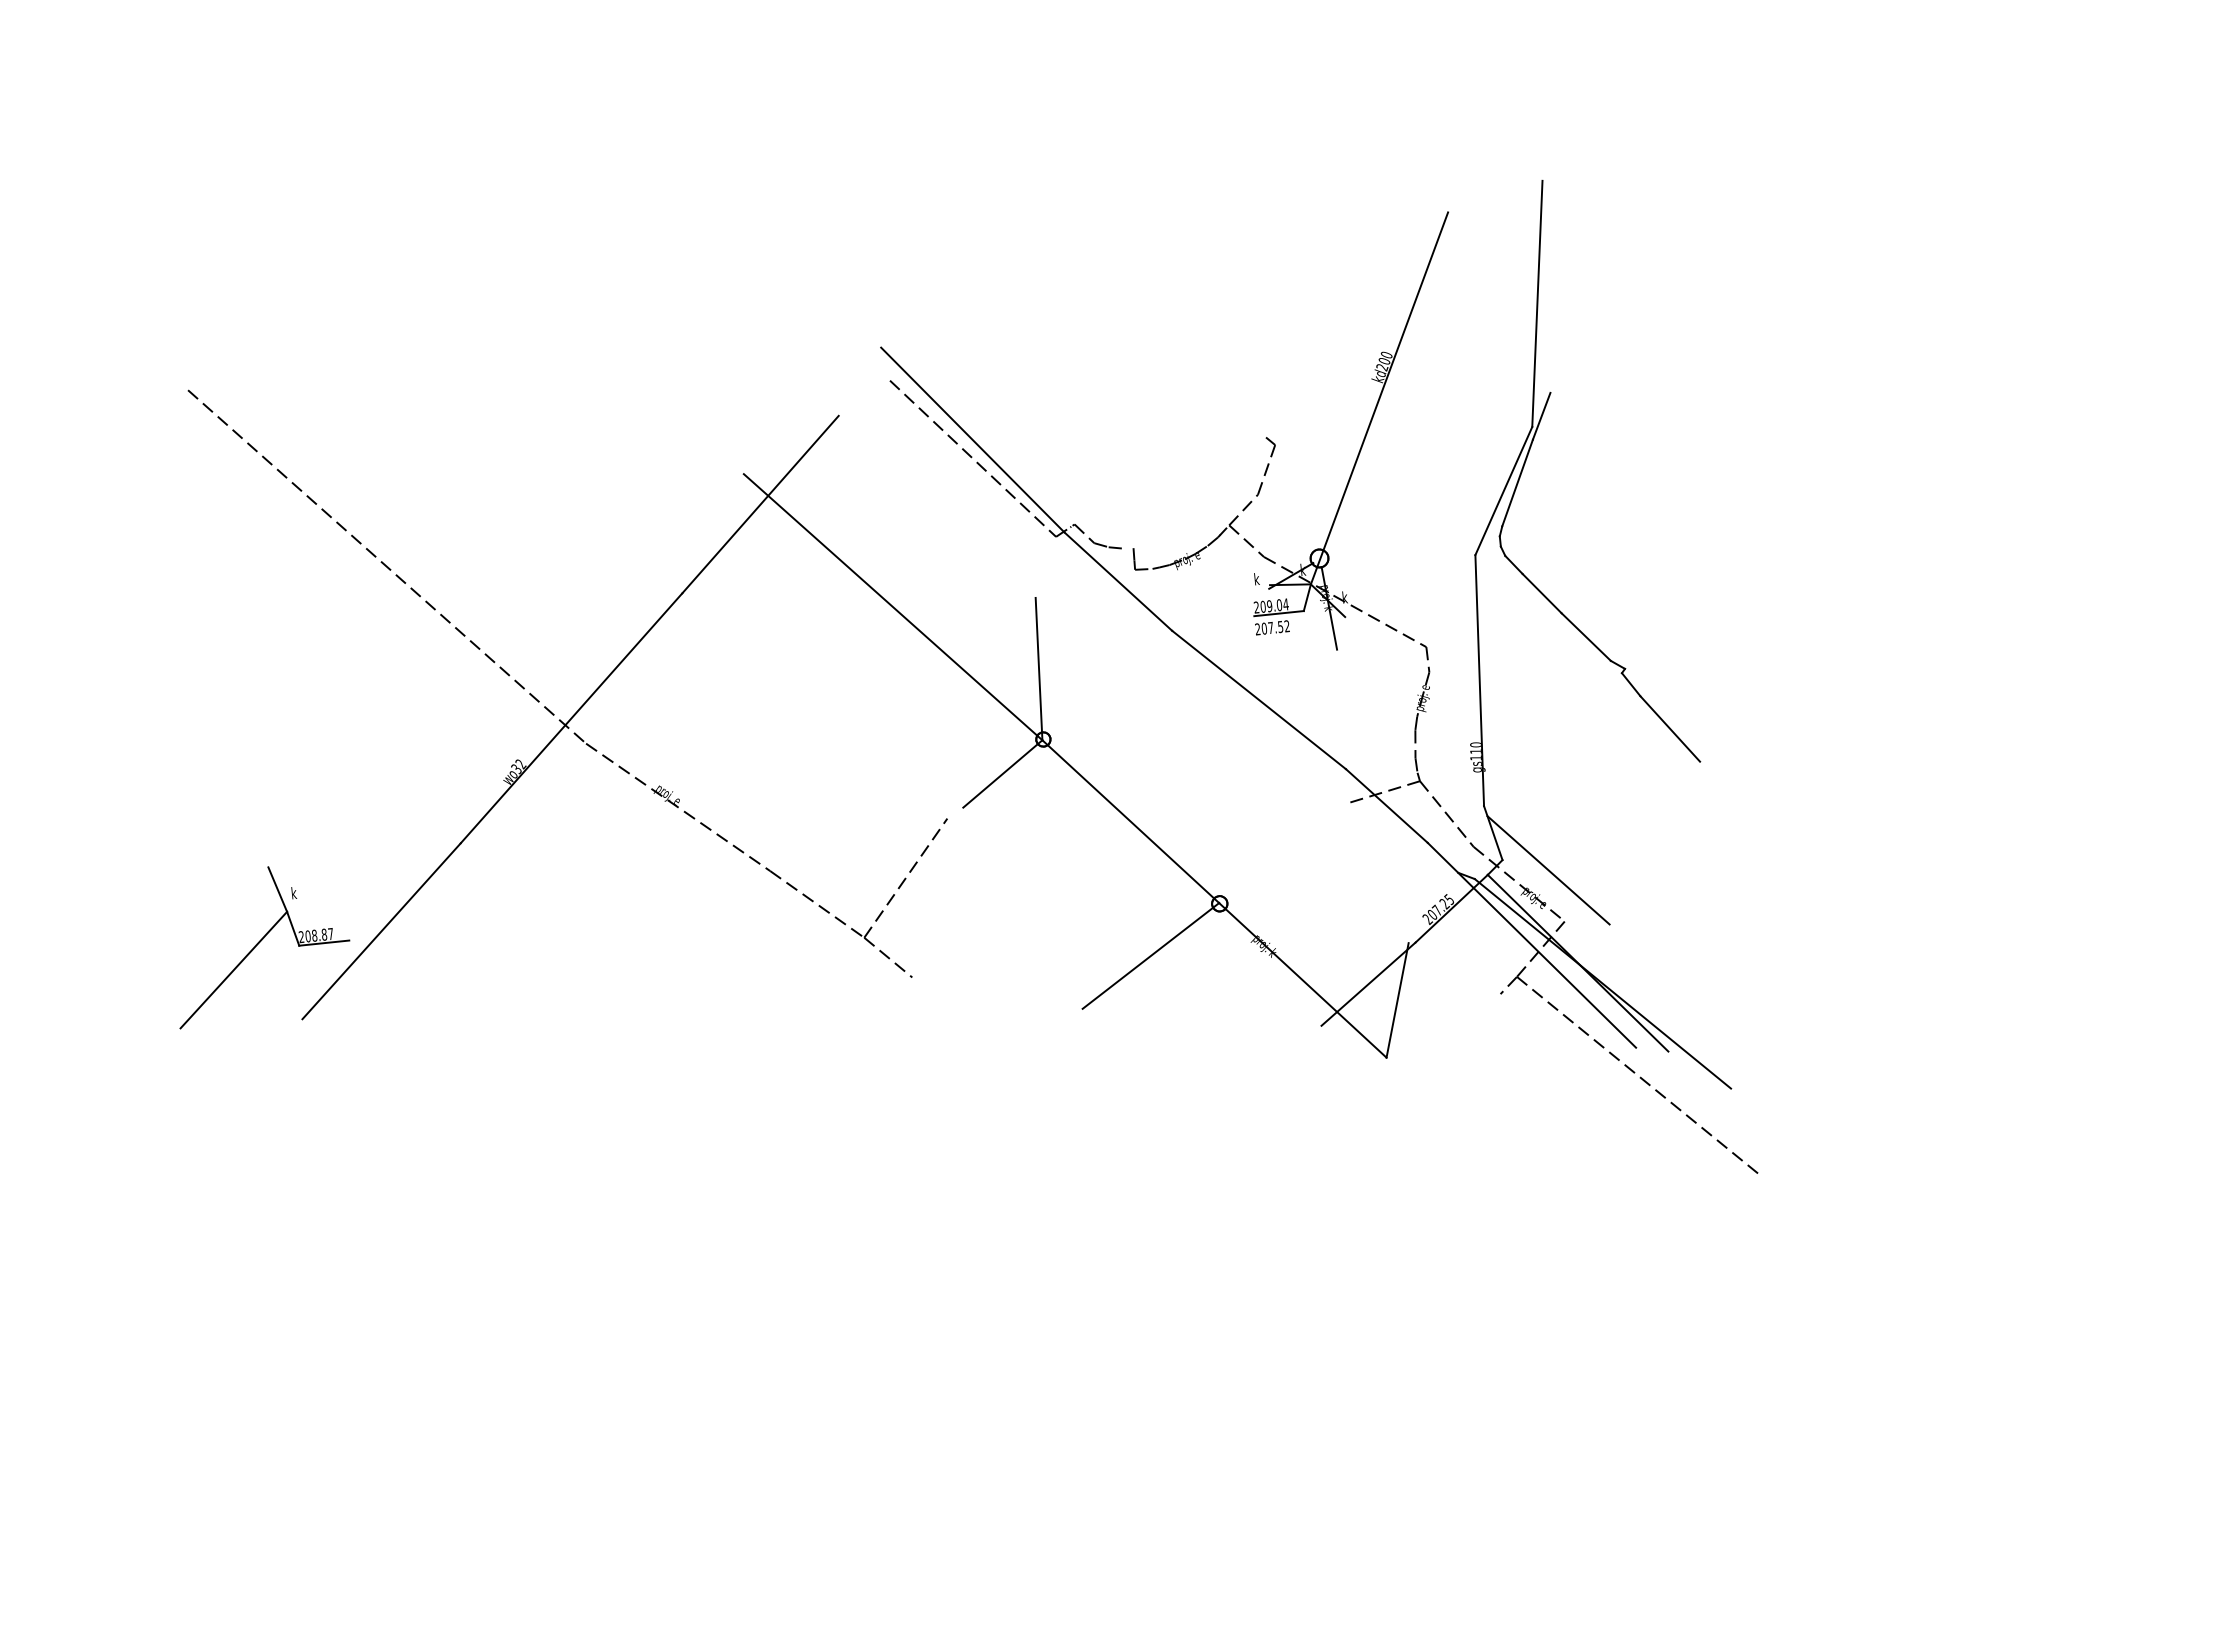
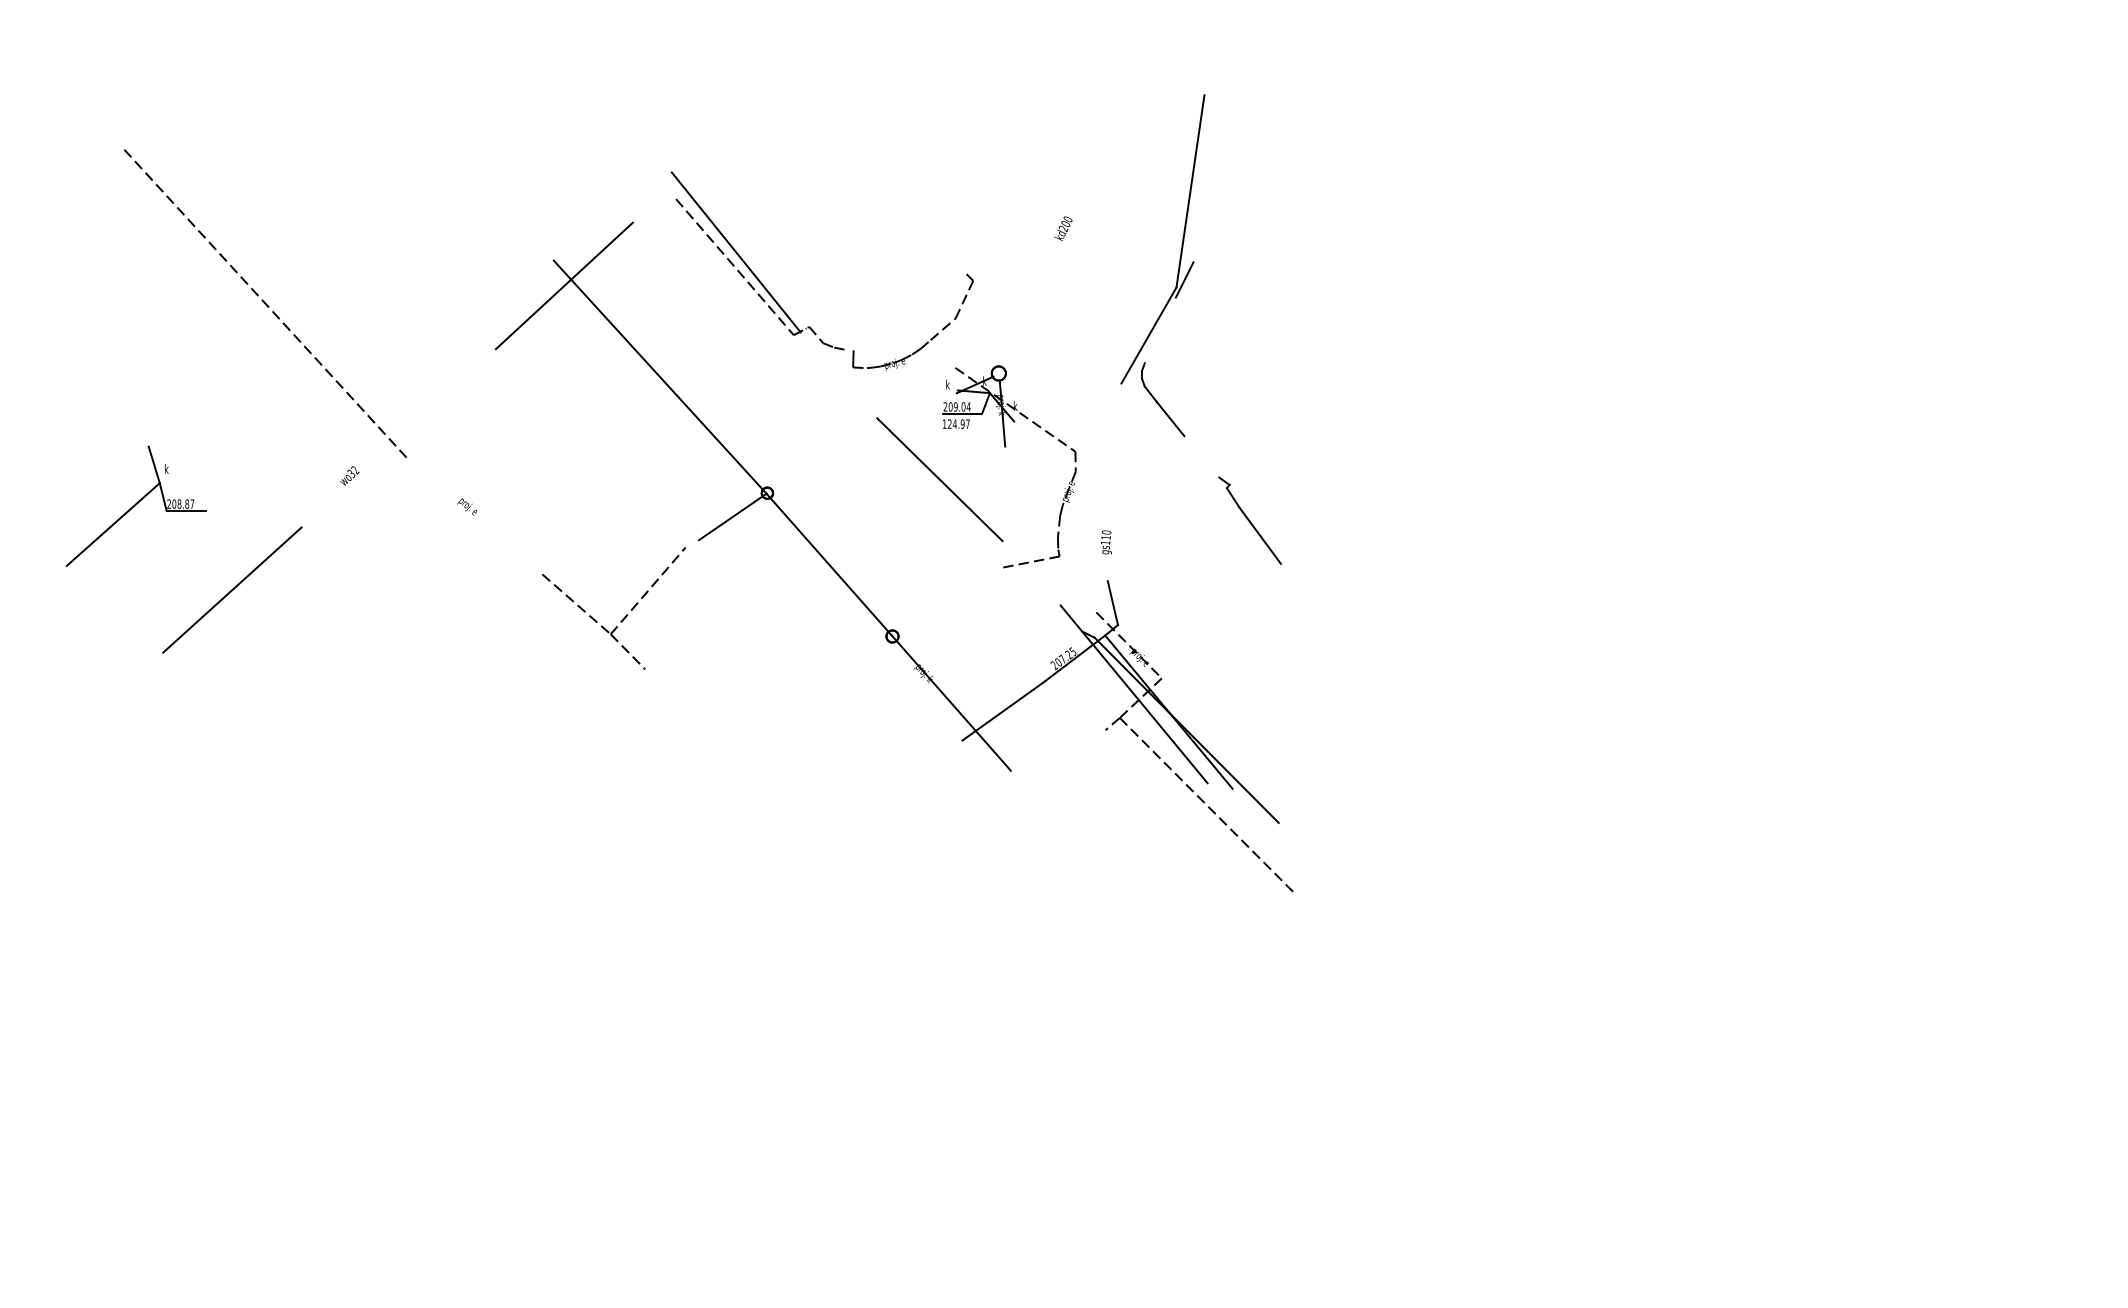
line: (1379, 398) -> (1058, 252), removed
line: (1516, 483) -> (1159, 330), removed
line: (1245, 540) -> (942, 353), removed
line: (1117, 581) -> (838, 375), removed
text: (1271, 627) -> (955, 423), 207.52 -> 124.97
line: (1585, 636) -> (1201, 456), removed
line: (1038, 668) -> (769, 437), removed
line: (1479, 680) -> (1114, 482), removed
line: (571, 718) -> (398, 438), removed
line: (678, 806) -> (475, 516), removed
line: (1386, 806) -> (1031, 573), removed
line: (1446, 814) -> (1077, 584), removed
line: (1547, 869) -> (1152, 636), removed
part: (259, 943) -> (135, 505), moved
line: (1151, 955) -> (834, 671), removed
line: (1396, 1000) -> (1023, 726), removed

